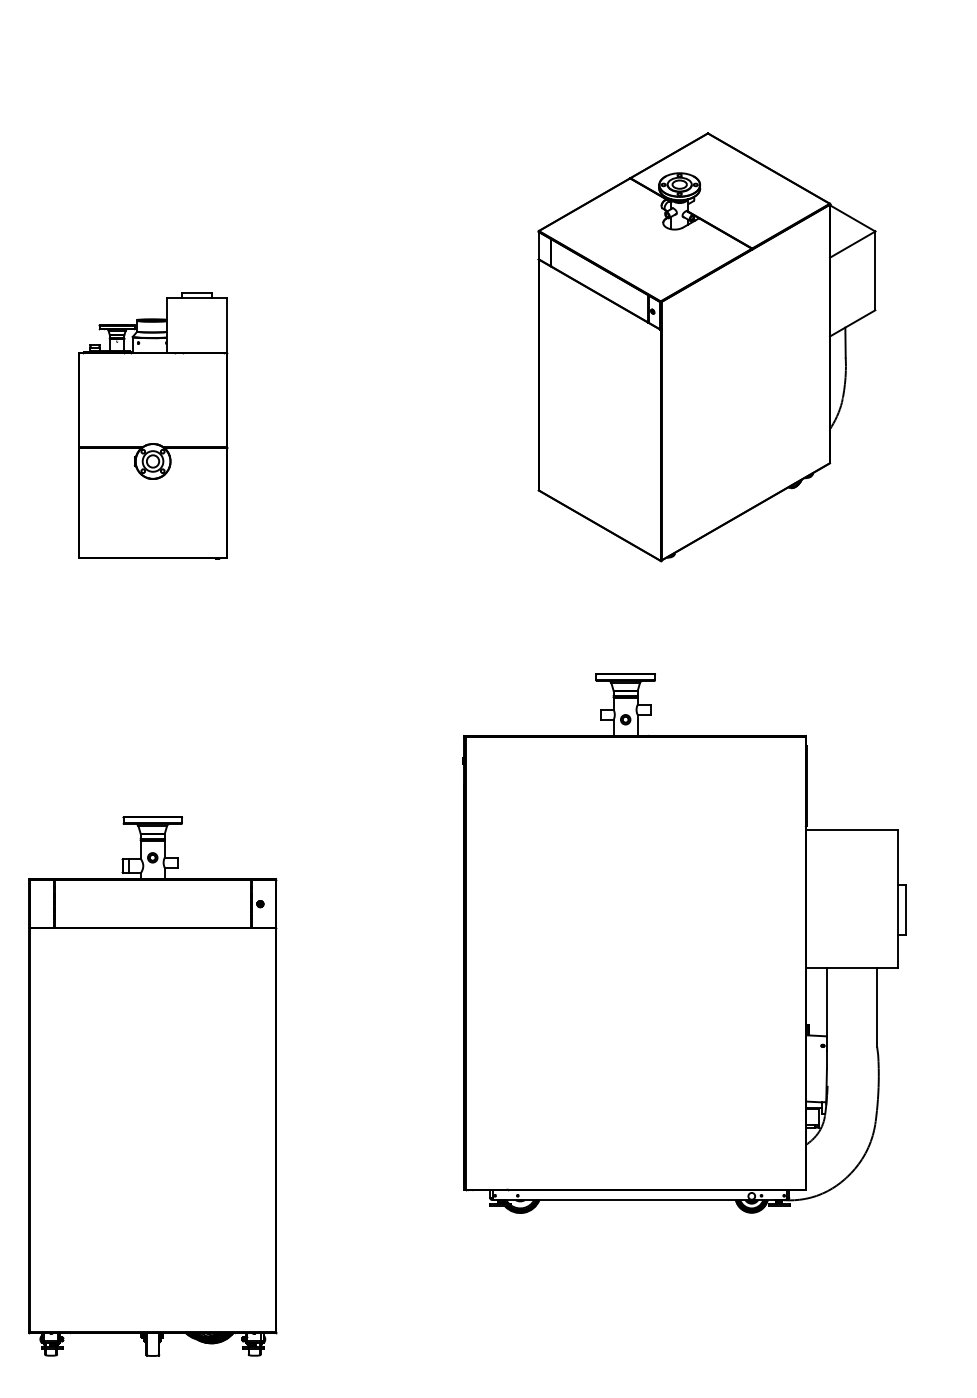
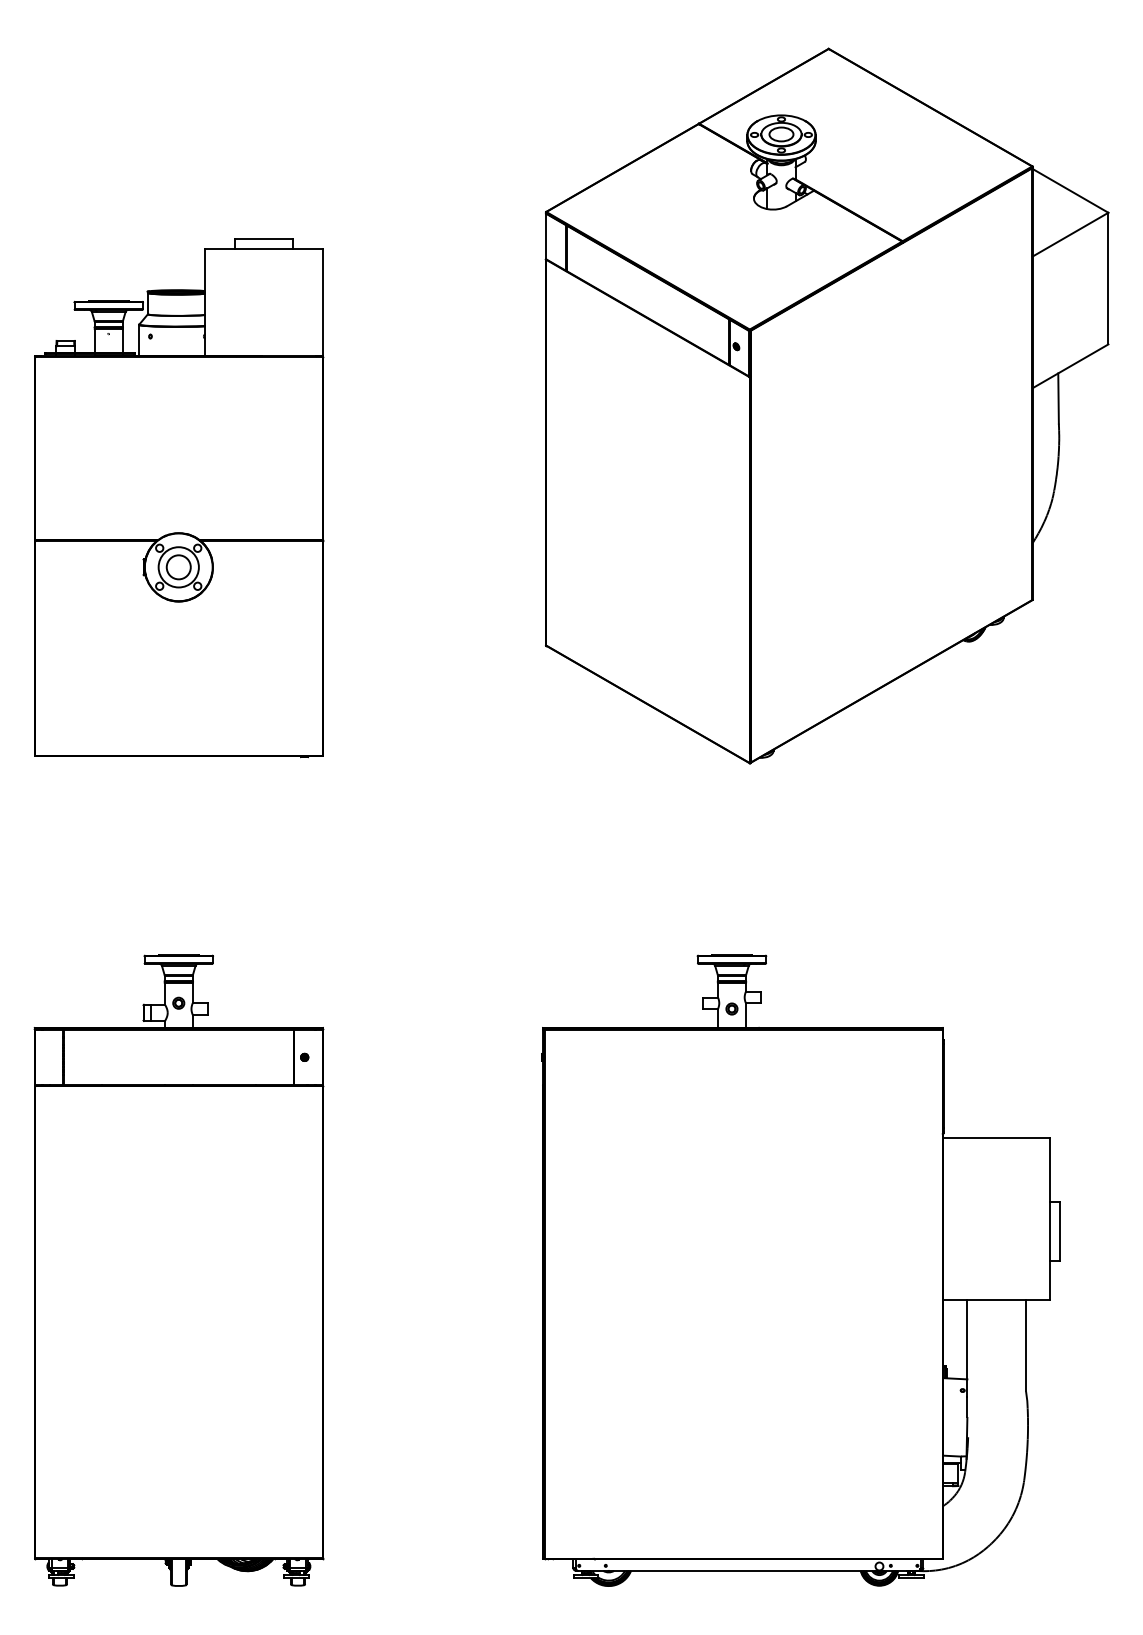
part: (706, 346) -> (826, 405), size x1.43
part: (153, 425) -> (179, 497), size x1.67
part: (684, 943) -> (800, 1270), moved

